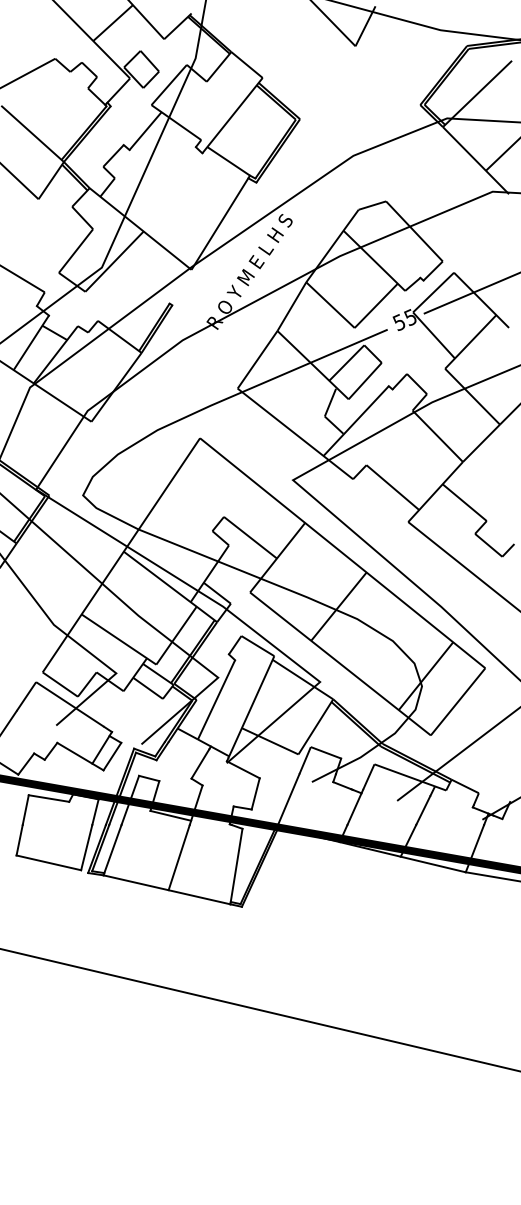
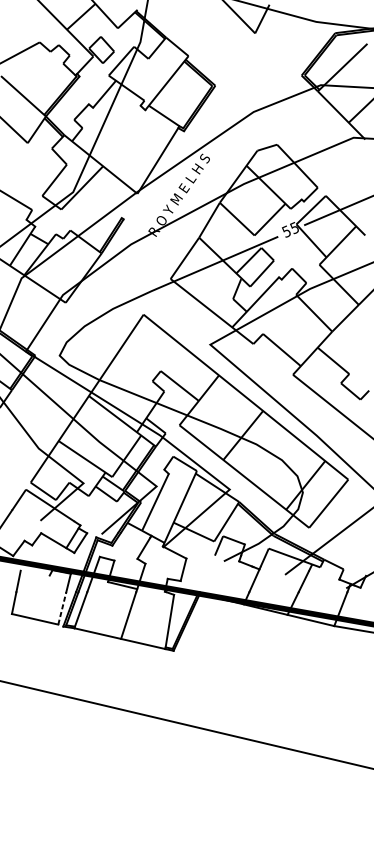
line: (48, 798) -> (34, 573), removed
line: (288, 799) -> (207, 573), removed
line: (86, 847) -> (62, 608), solid -> dashed

